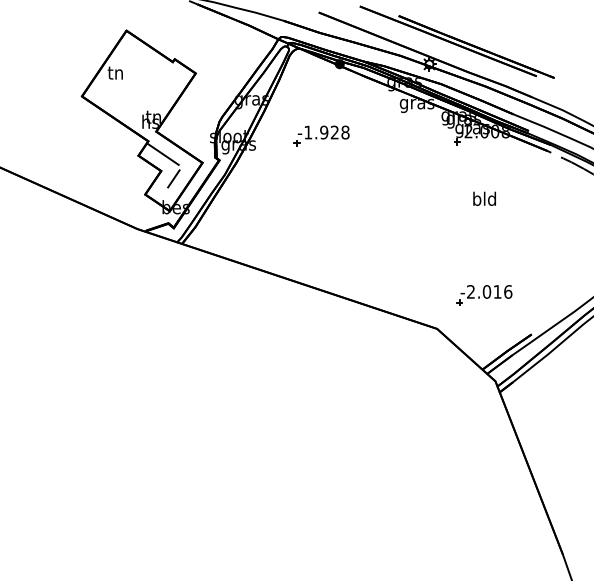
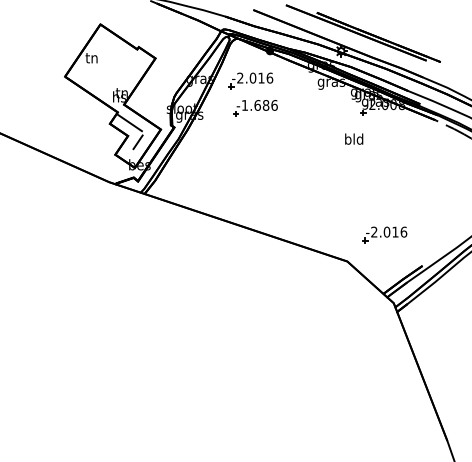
part: (315, 101) -> (250, 80), added
text: (334, 132) -> (265, 105), -1.928 -> -1.686
text: (485, 198) -> (354, 138), moved

